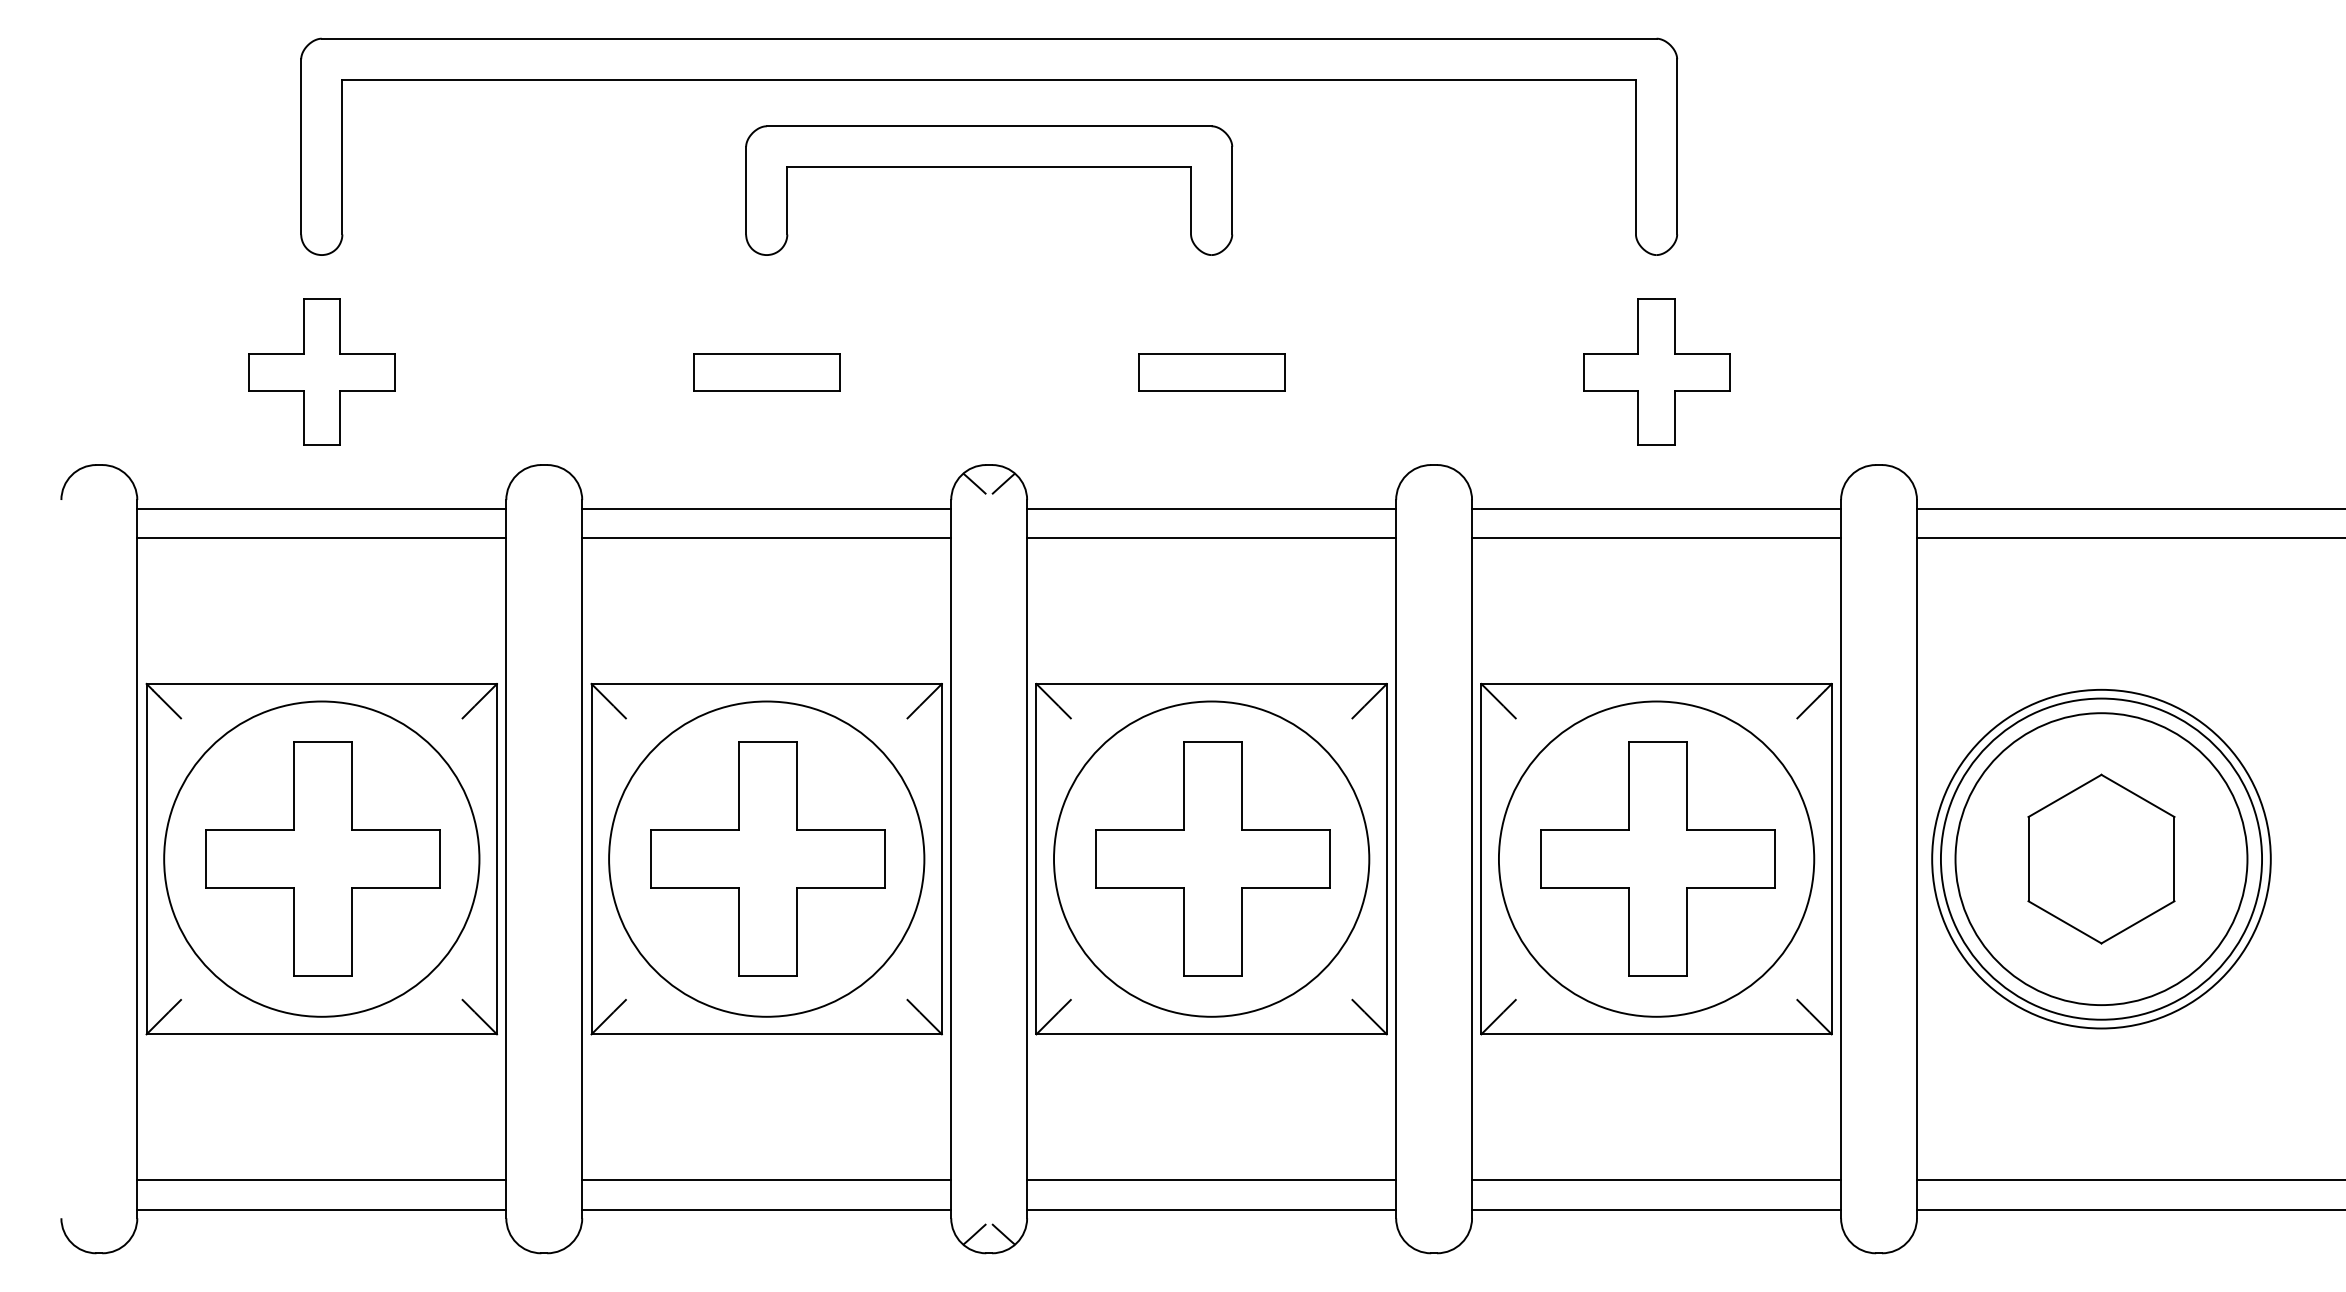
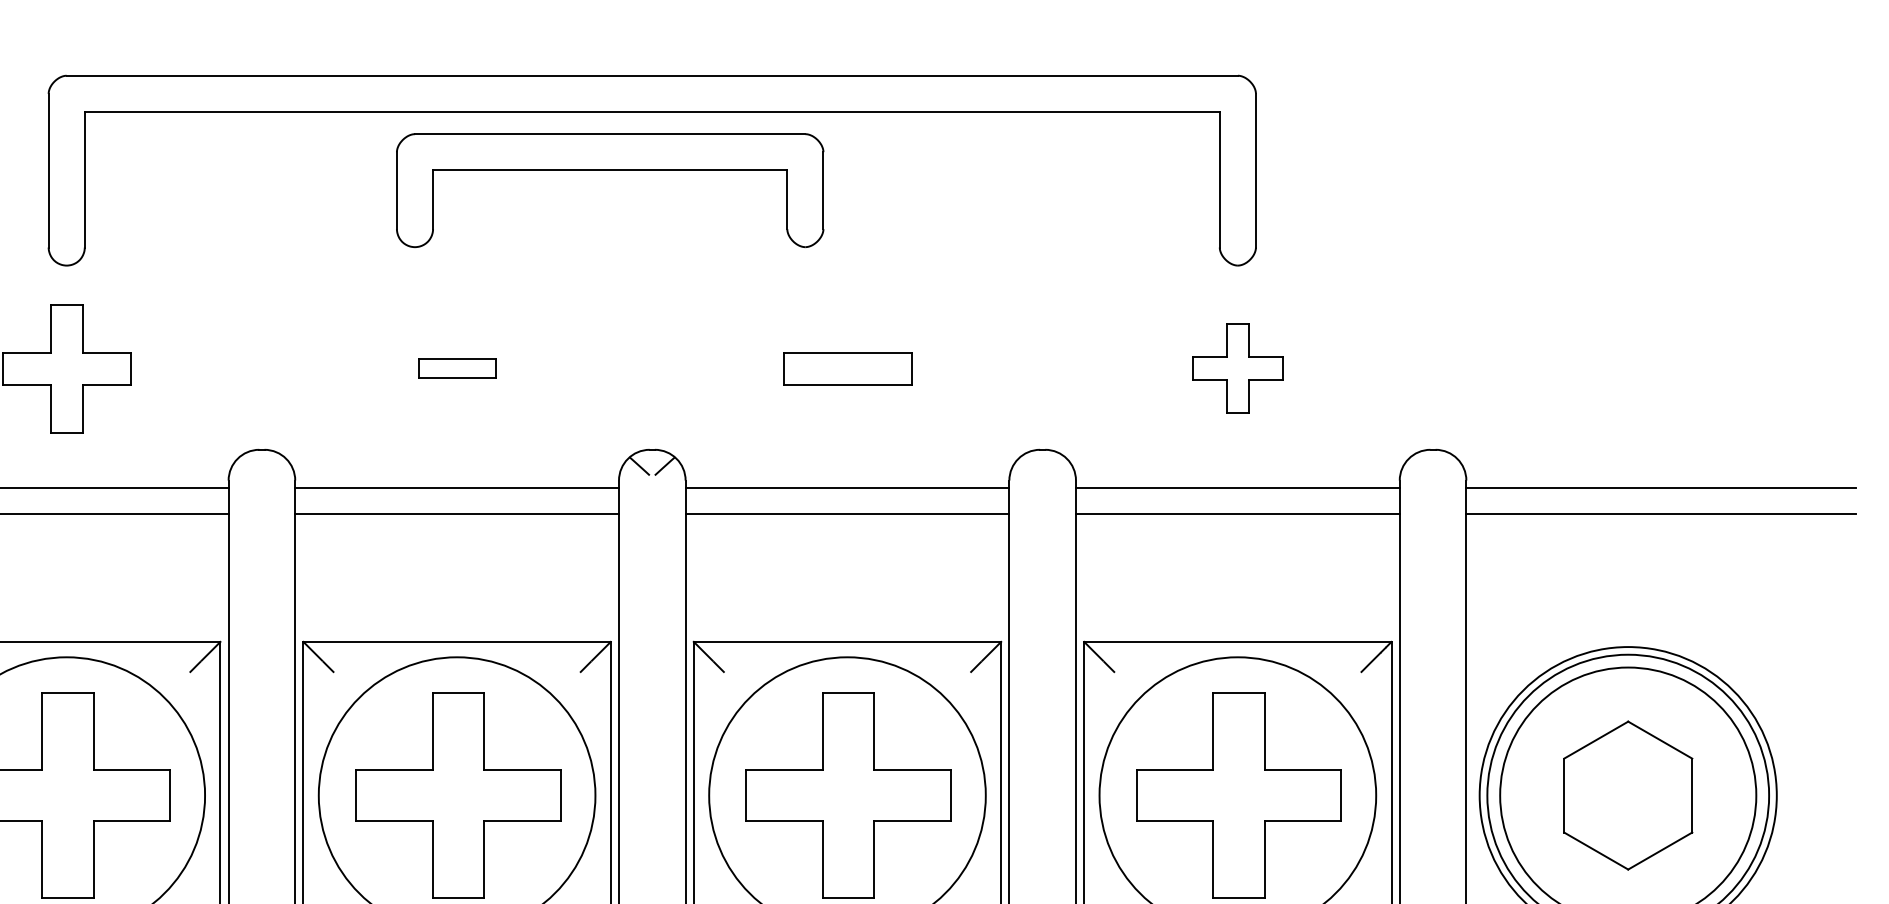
part: (989, 167) -> (610, 170), moved
part: (1656, 371) -> (1237, 367), size x0.7
part: (766, 372) -> (456, 368), size x0.6

